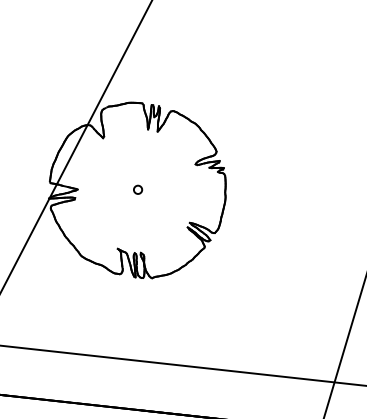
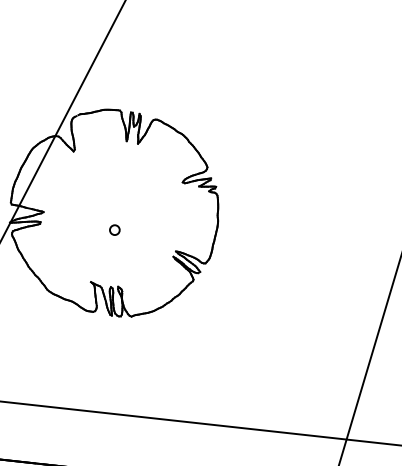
circle: (138, 189) -> (115, 229), moved

